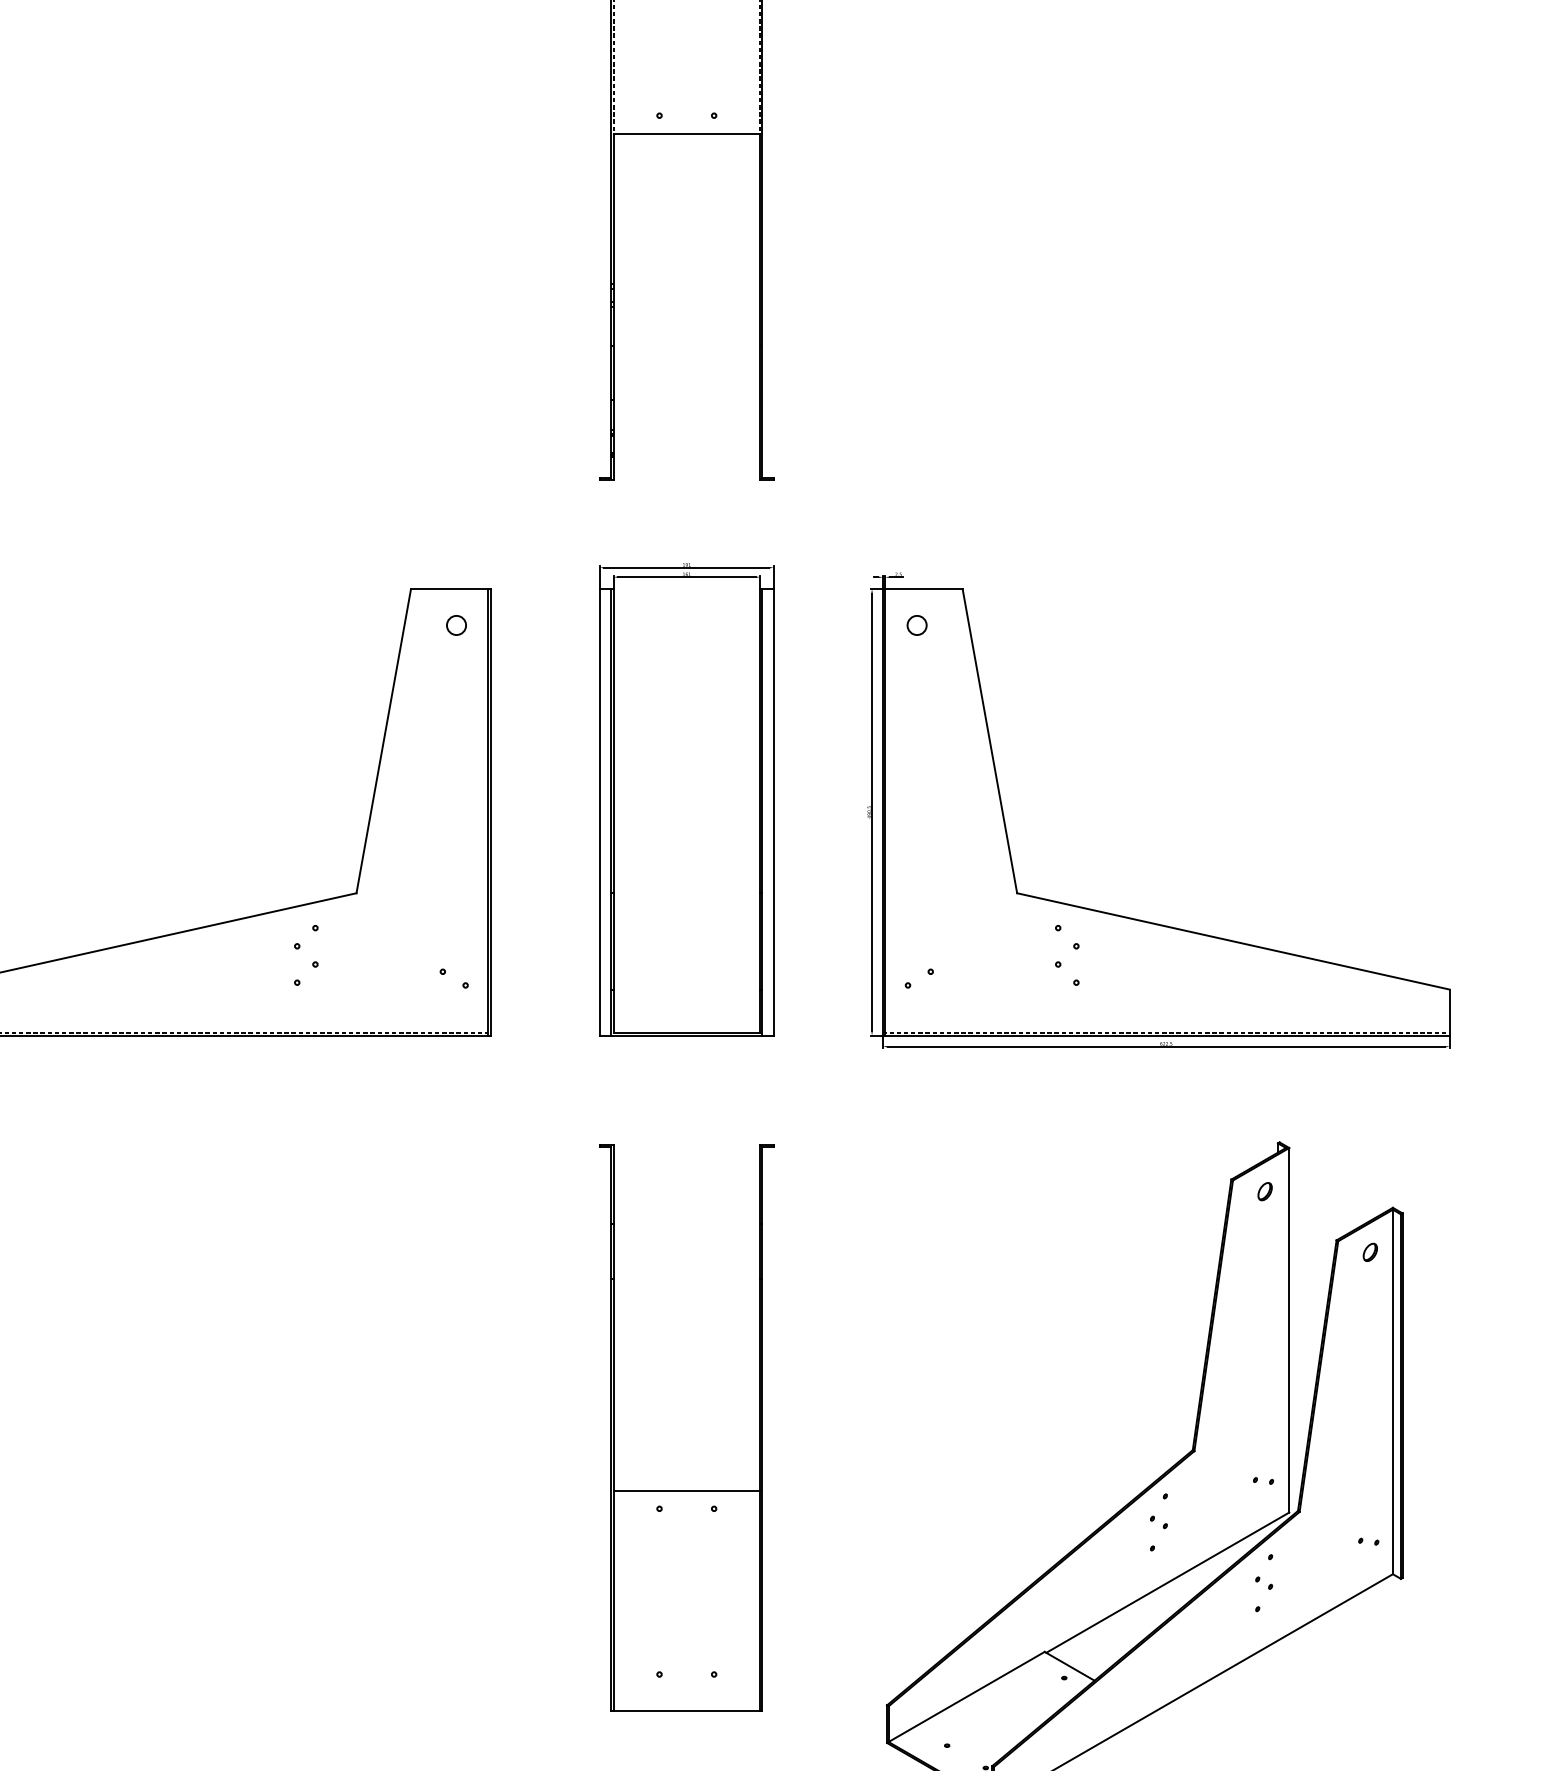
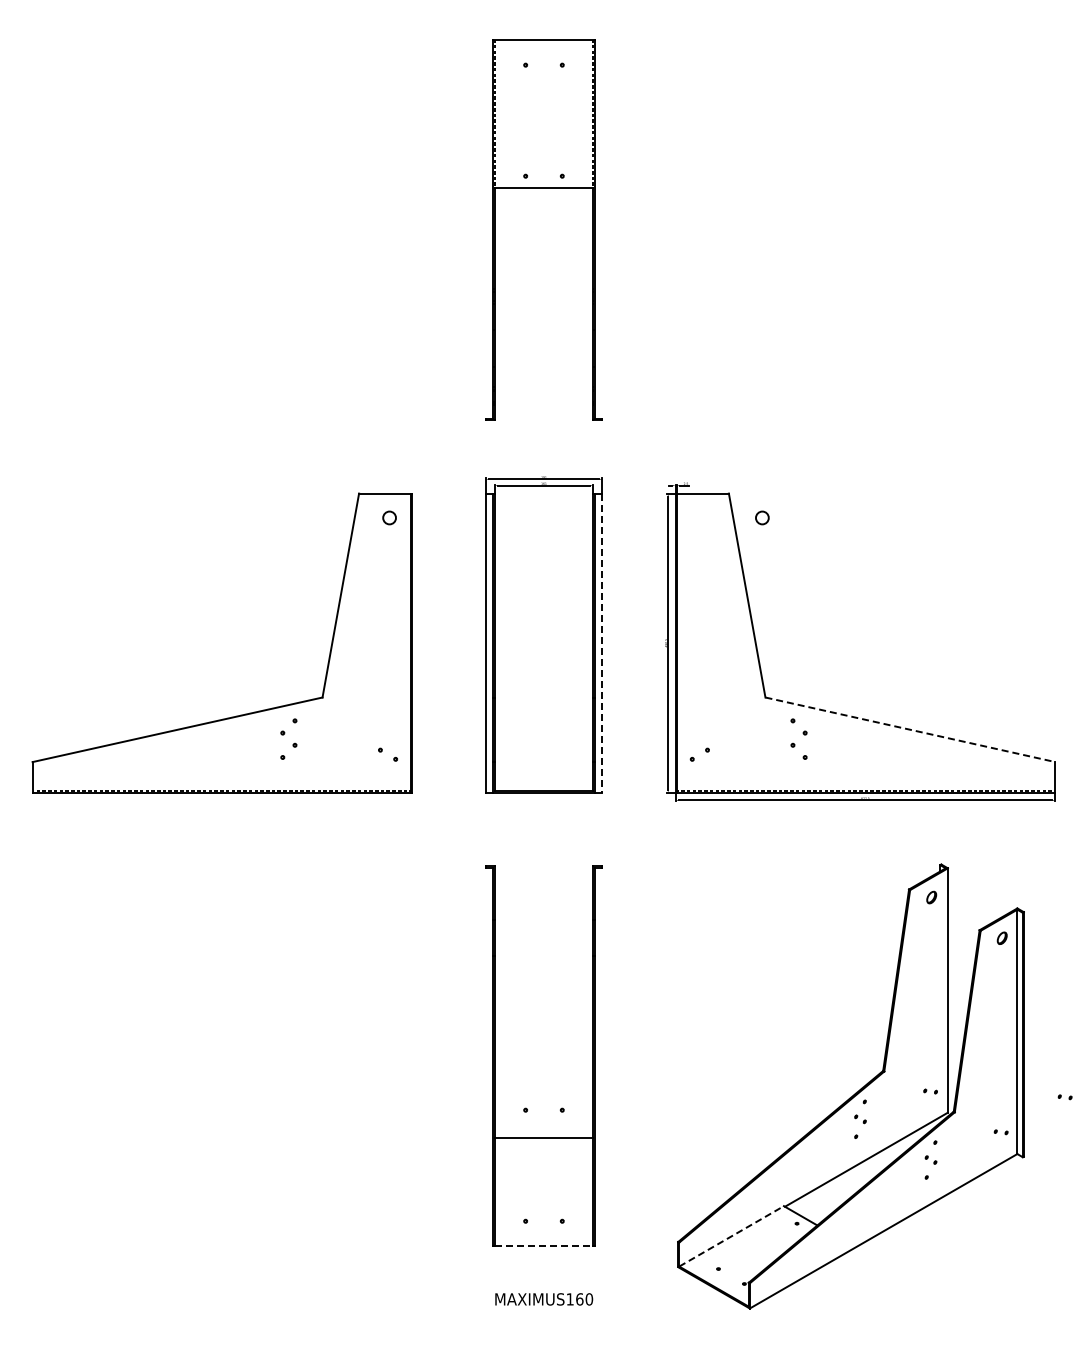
circle: (917, 624) -> (762, 517), moved
line: (774, 812) -> (602, 643), solid -> dashed
line: (1233, 940) -> (910, 729), solid -> dashed
part: (1463, 1489) -> (1064, 1097), added
line: (686, 1491) -> (543, 1138), moved
line: (968, 1697) -> (732, 1236), solid -> dashed
line: (687, 1712) -> (544, 1246), solid -> dashed

